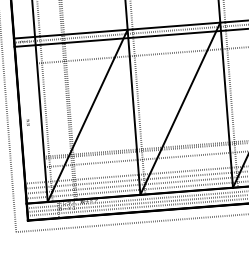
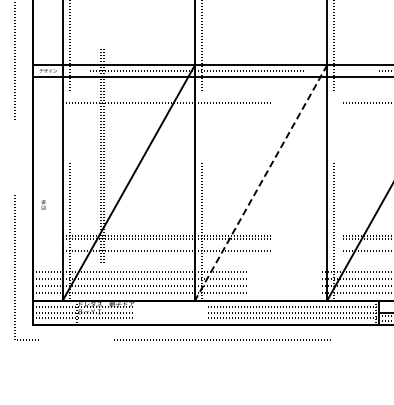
line: (179, 109) -> (260, 183), solid -> dashed
text: (28, 122) -> (43, 204), moved

